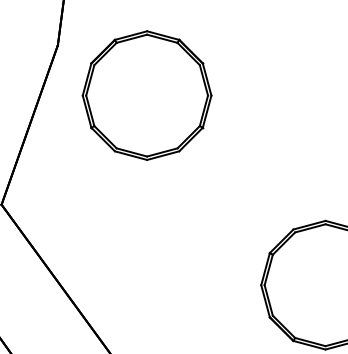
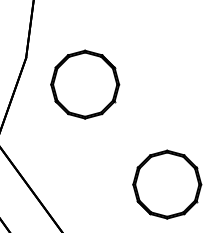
part: (147, 95) -> (85, 84), moved

